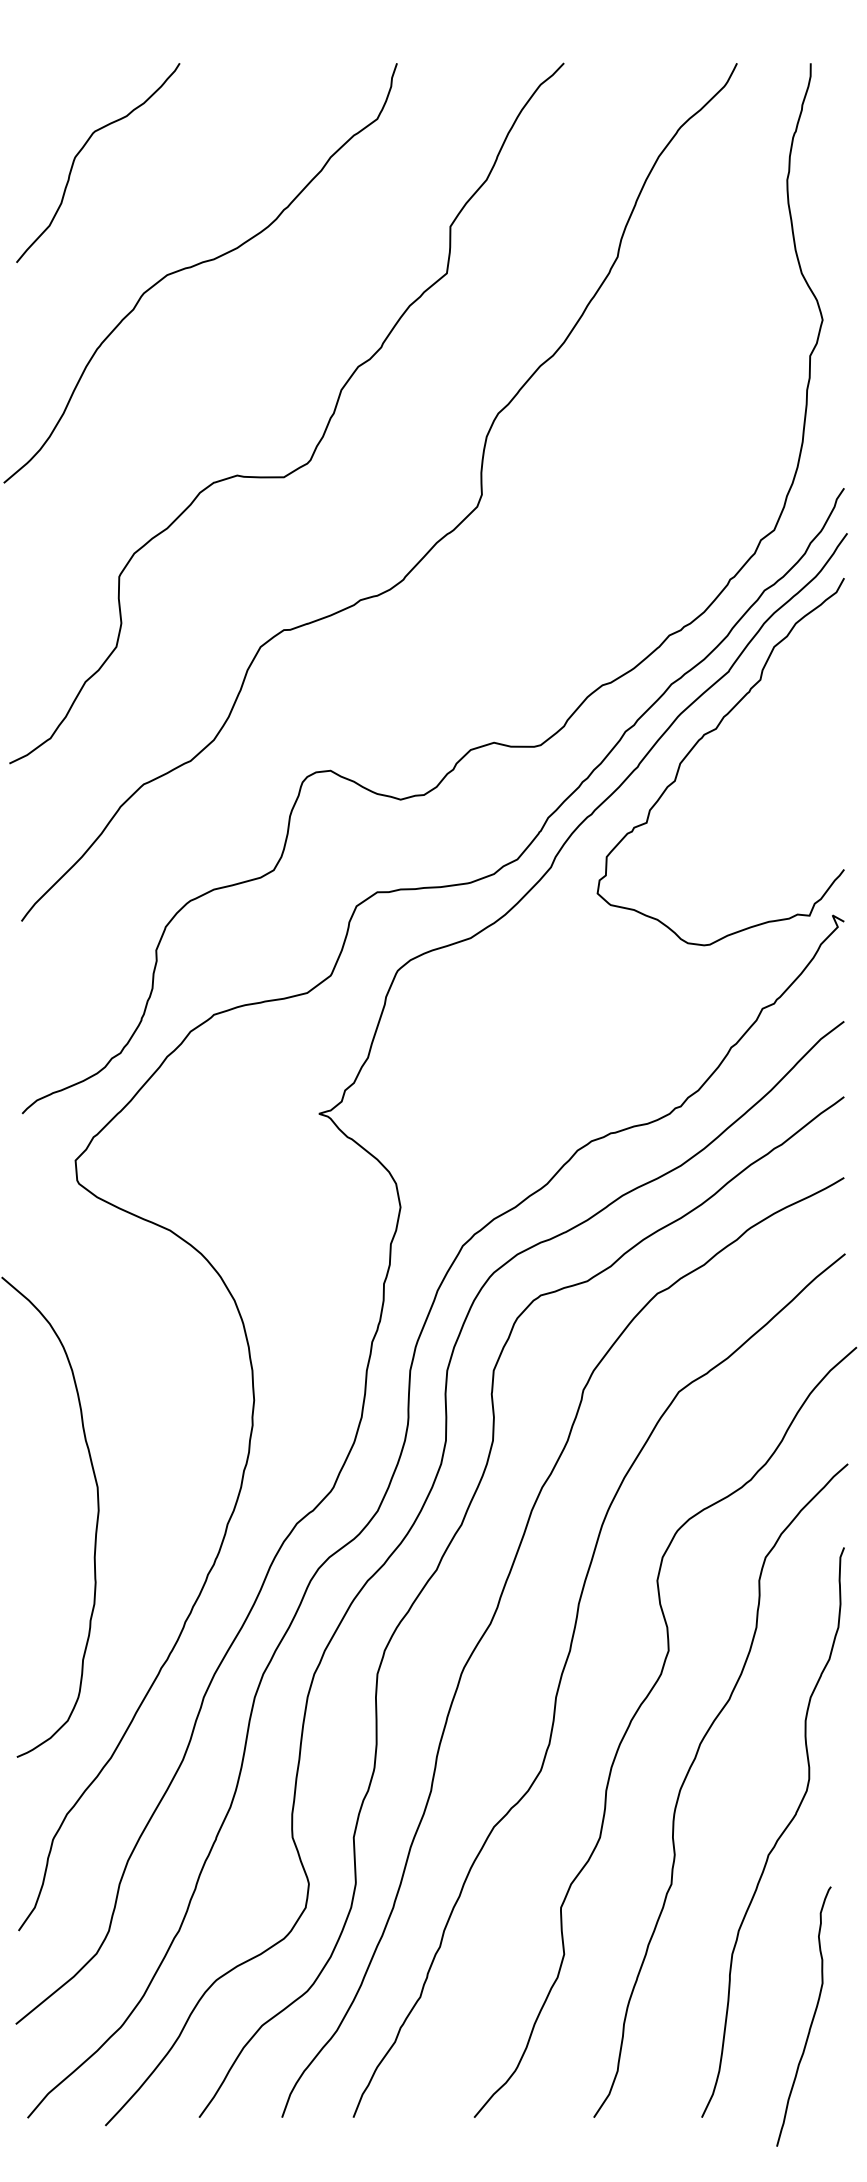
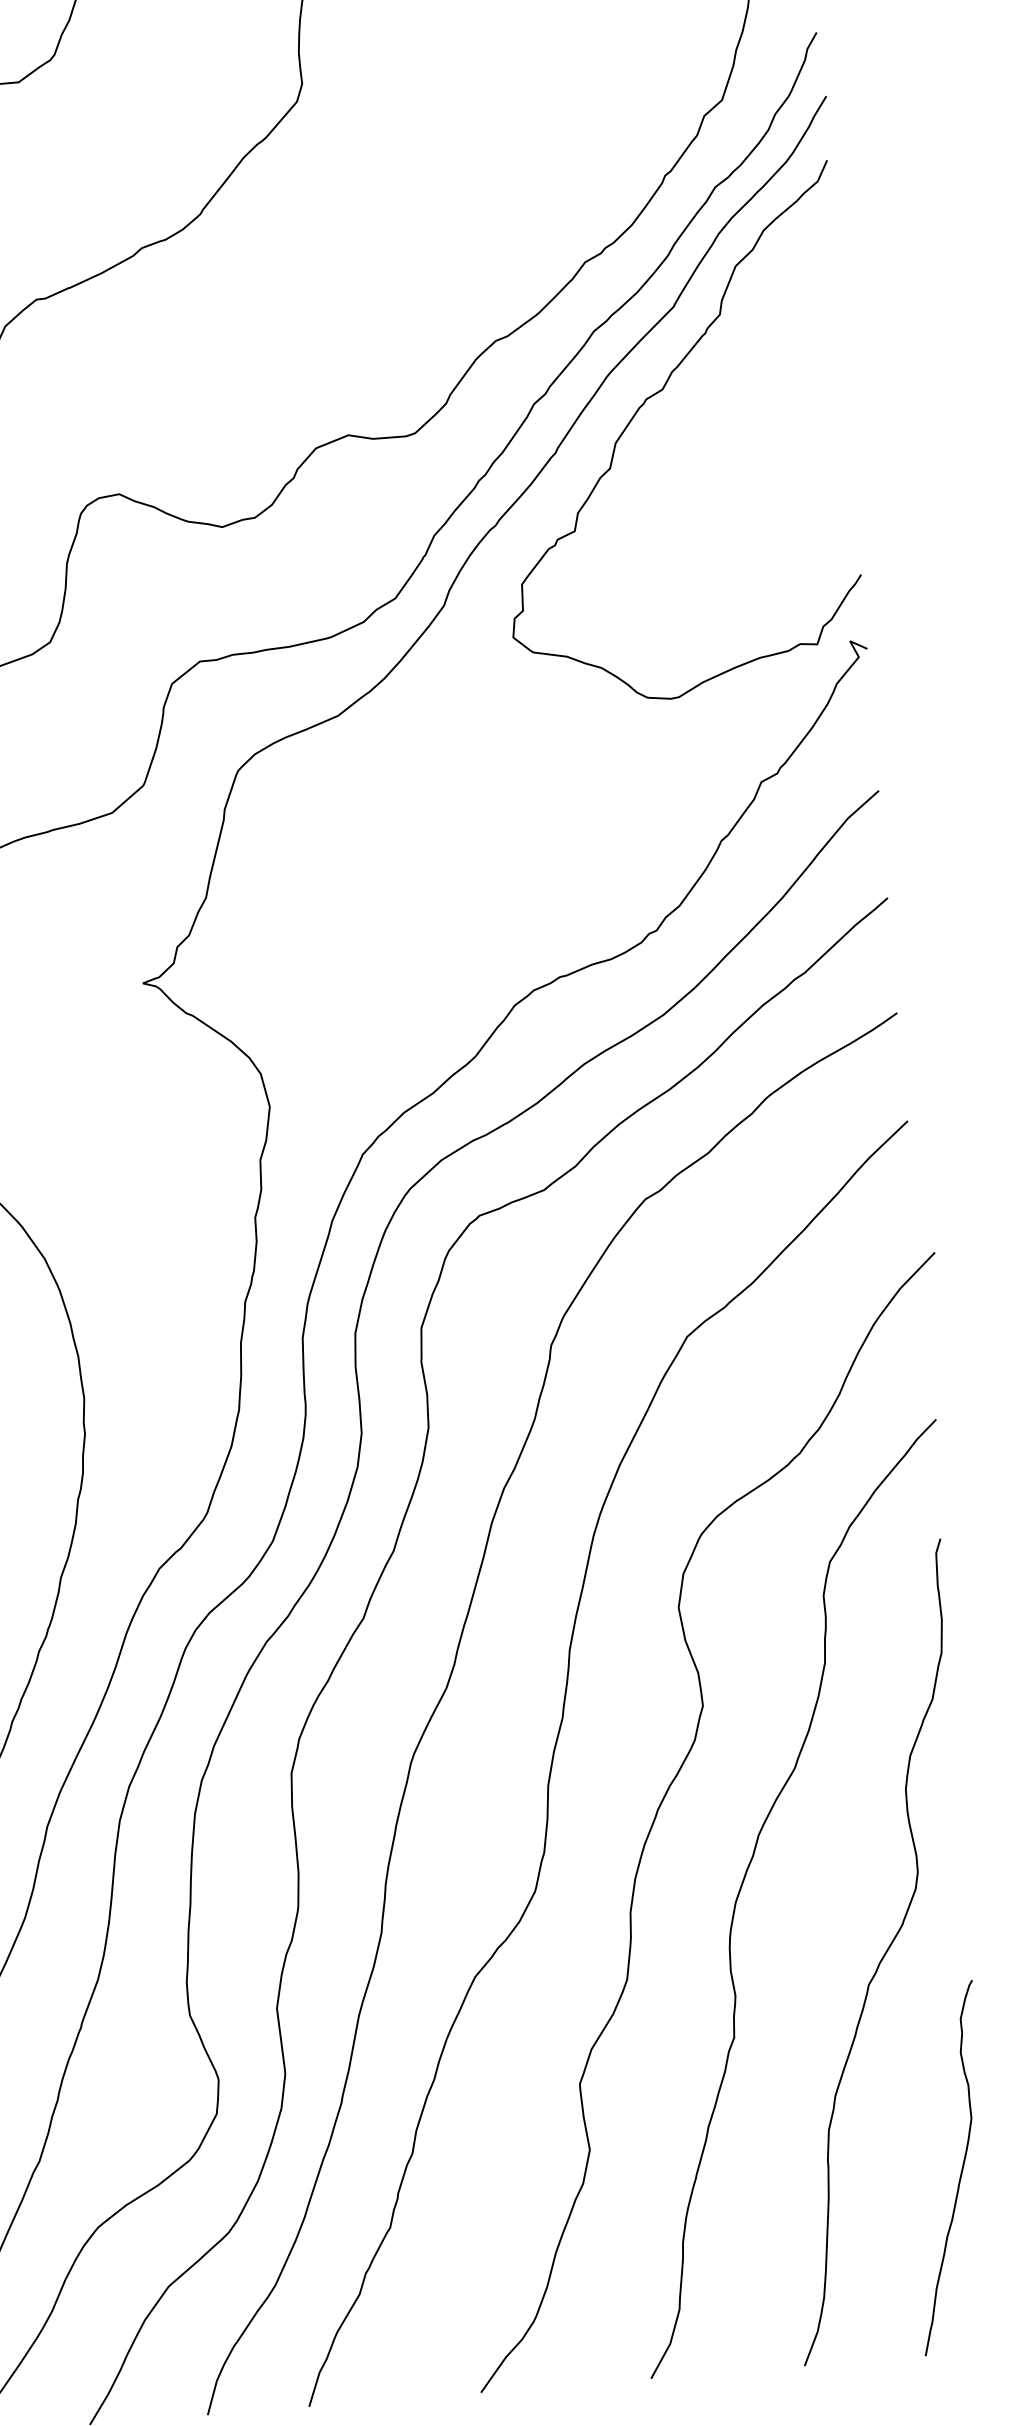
curve: (811, 2020) -> (960, 2172), moved

